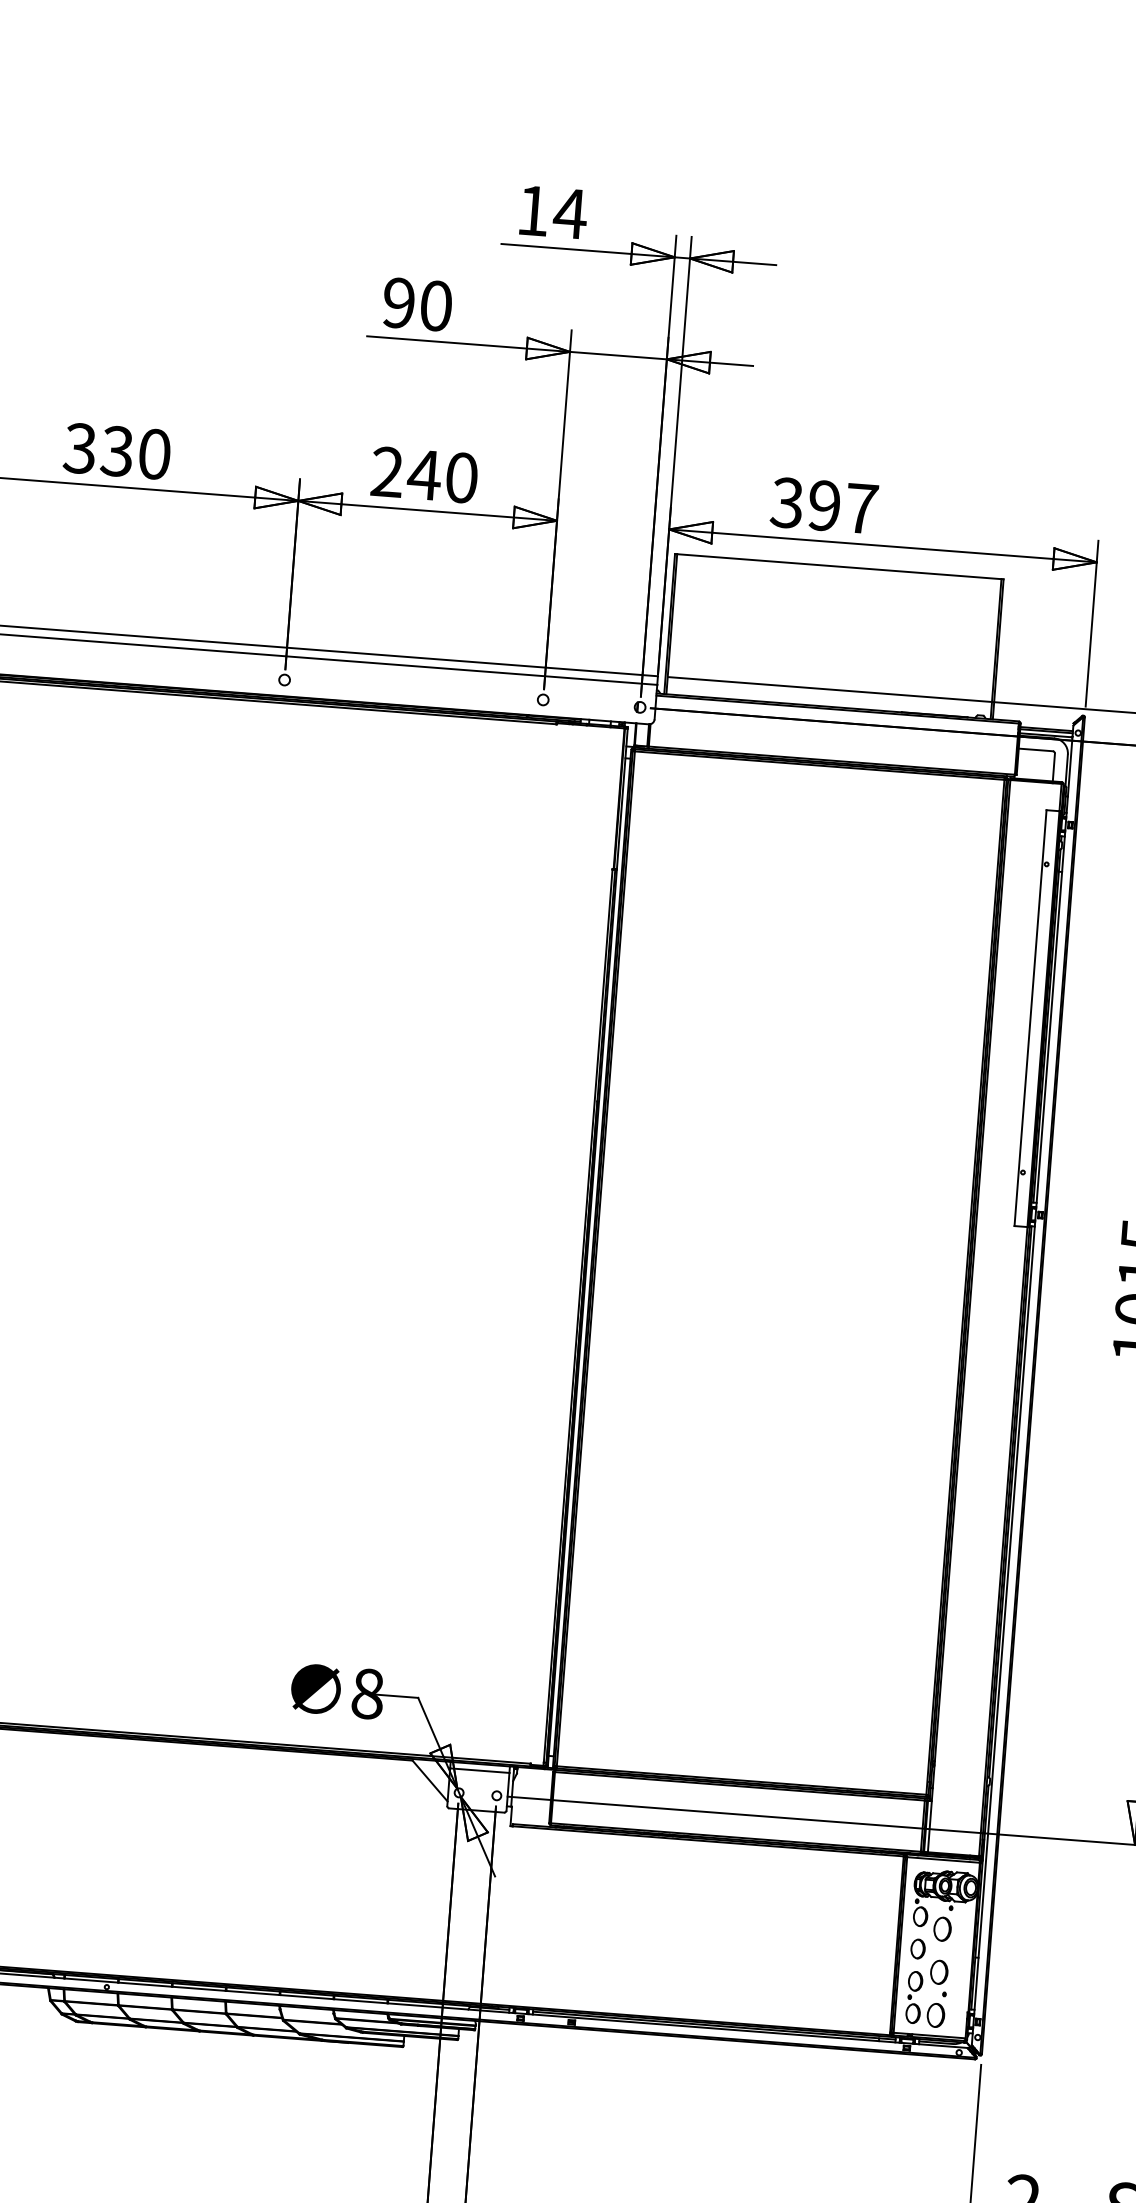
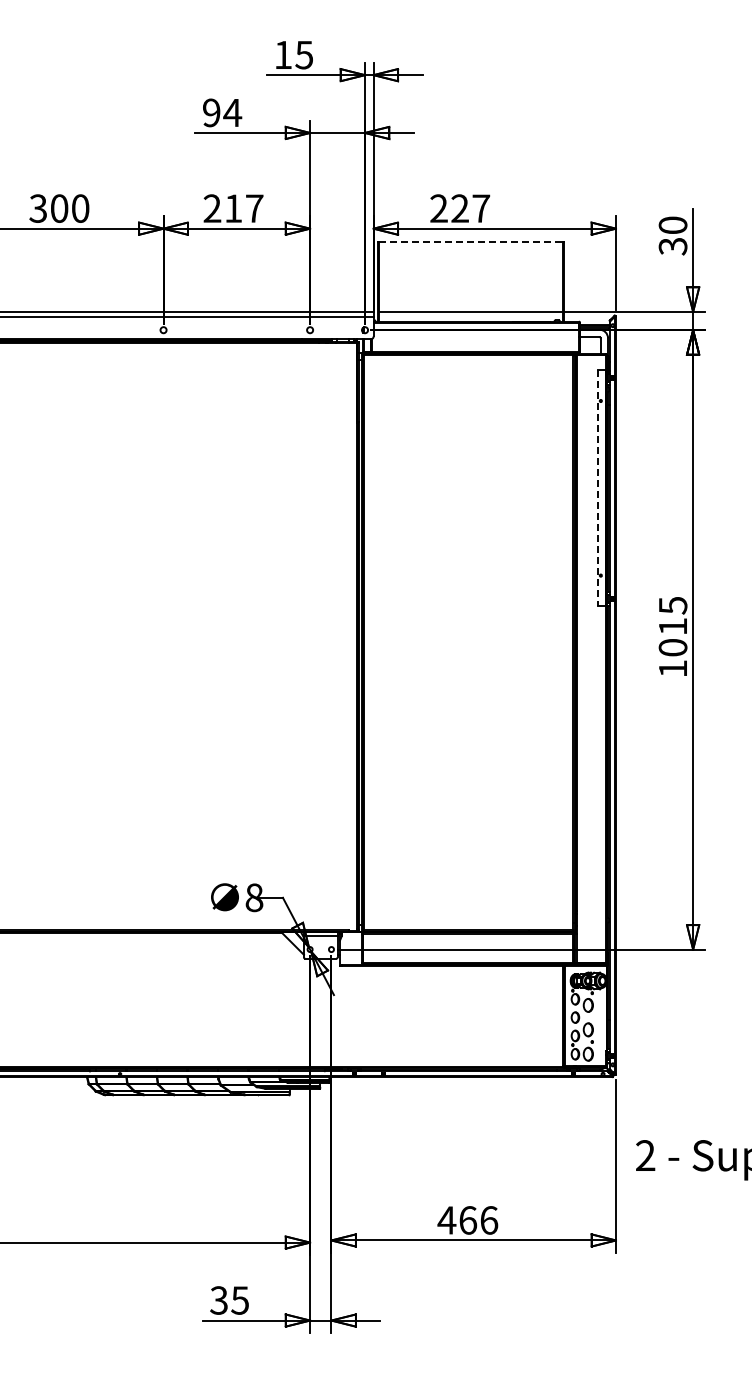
text: (568, 214) -> (303, 55), 14 -> 15
text: (435, 305) -> (232, 112), 90 -> 94
text: (117, 451) -> (59, 208), 330 -> 300
text: (442, 476) -> (243, 208), 240 -> 217
text: (805, 504) -> (449, 208), 397 -> 227
line: (839, 567) -> (471, 242), solid -> dashed
line: (1030, 1018) -> (598, 488), solid -> dashed

